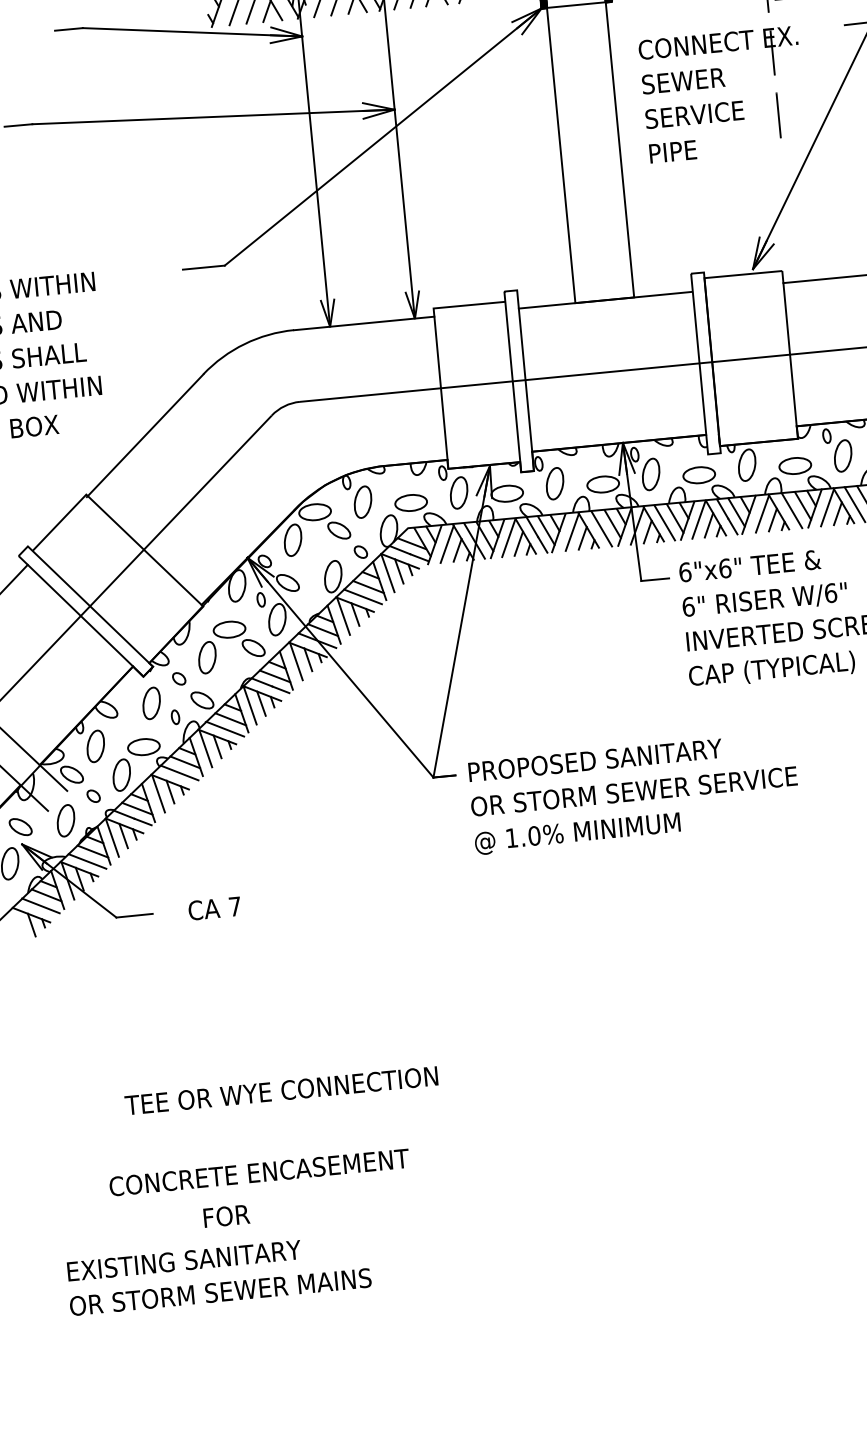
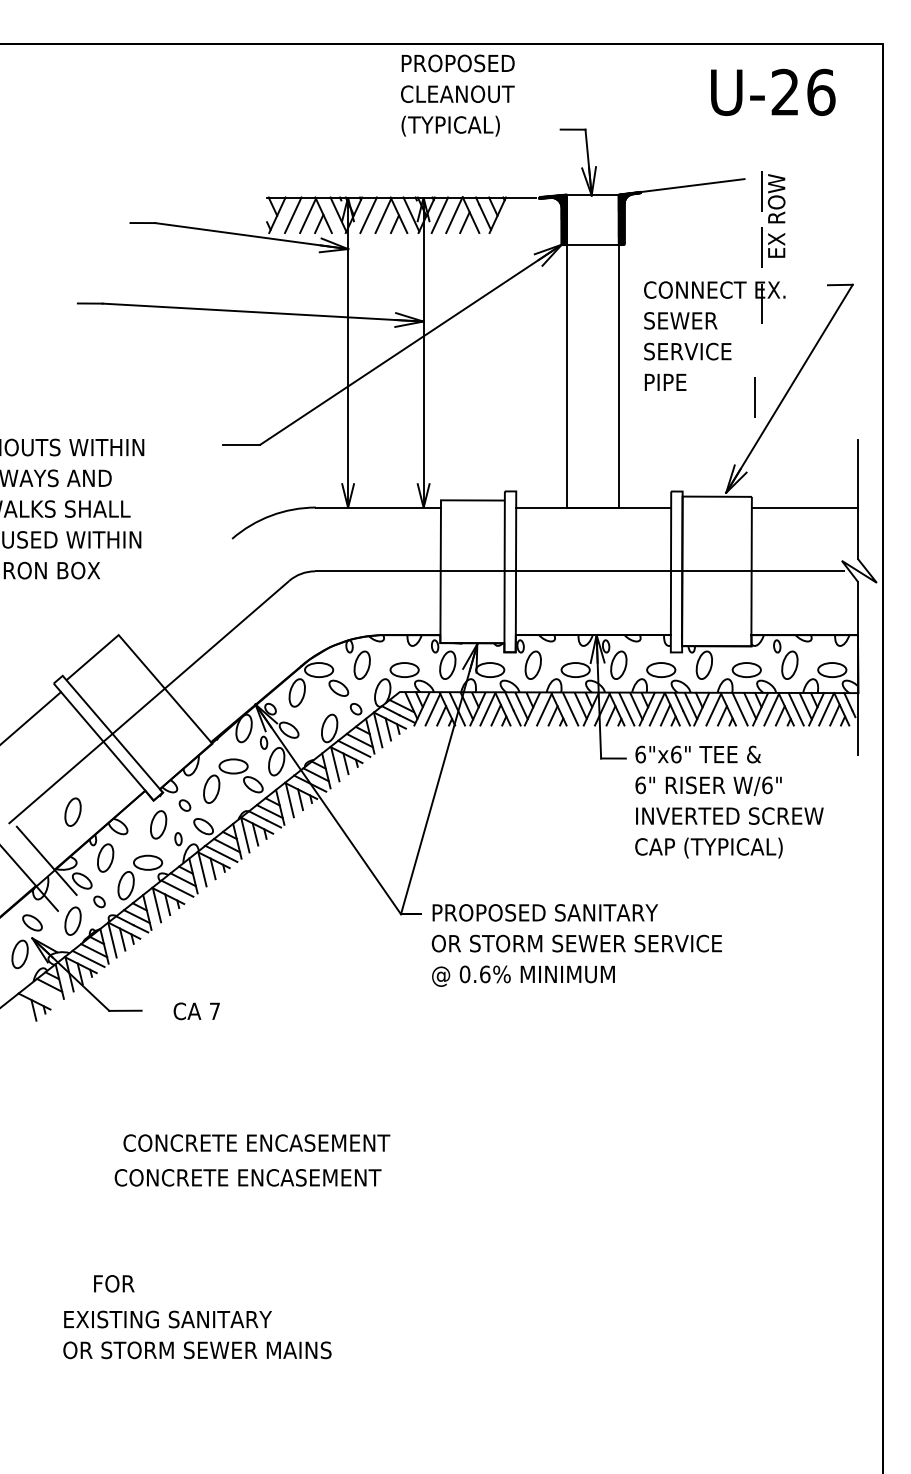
line: (778, 115) -> (754, 397), moved
line: (144, 435) -> (175, 587), removed
part: (53, 697) -> (72, 811), added
text: (522, 837) -> (474, 974), 1.0% -> 0.6%
line: (40, 906) -> (43, 994), removed
text: (282, 1090) -> (241, 1177), TEE OR WYE CONNECTION -> CONCRETE ENCASEMENT
text: (258, 1171) -> (256, 1142), moved
text: (226, 1215) -> (114, 1283), moved
text: (218, 1274) -> (197, 1334), moved

